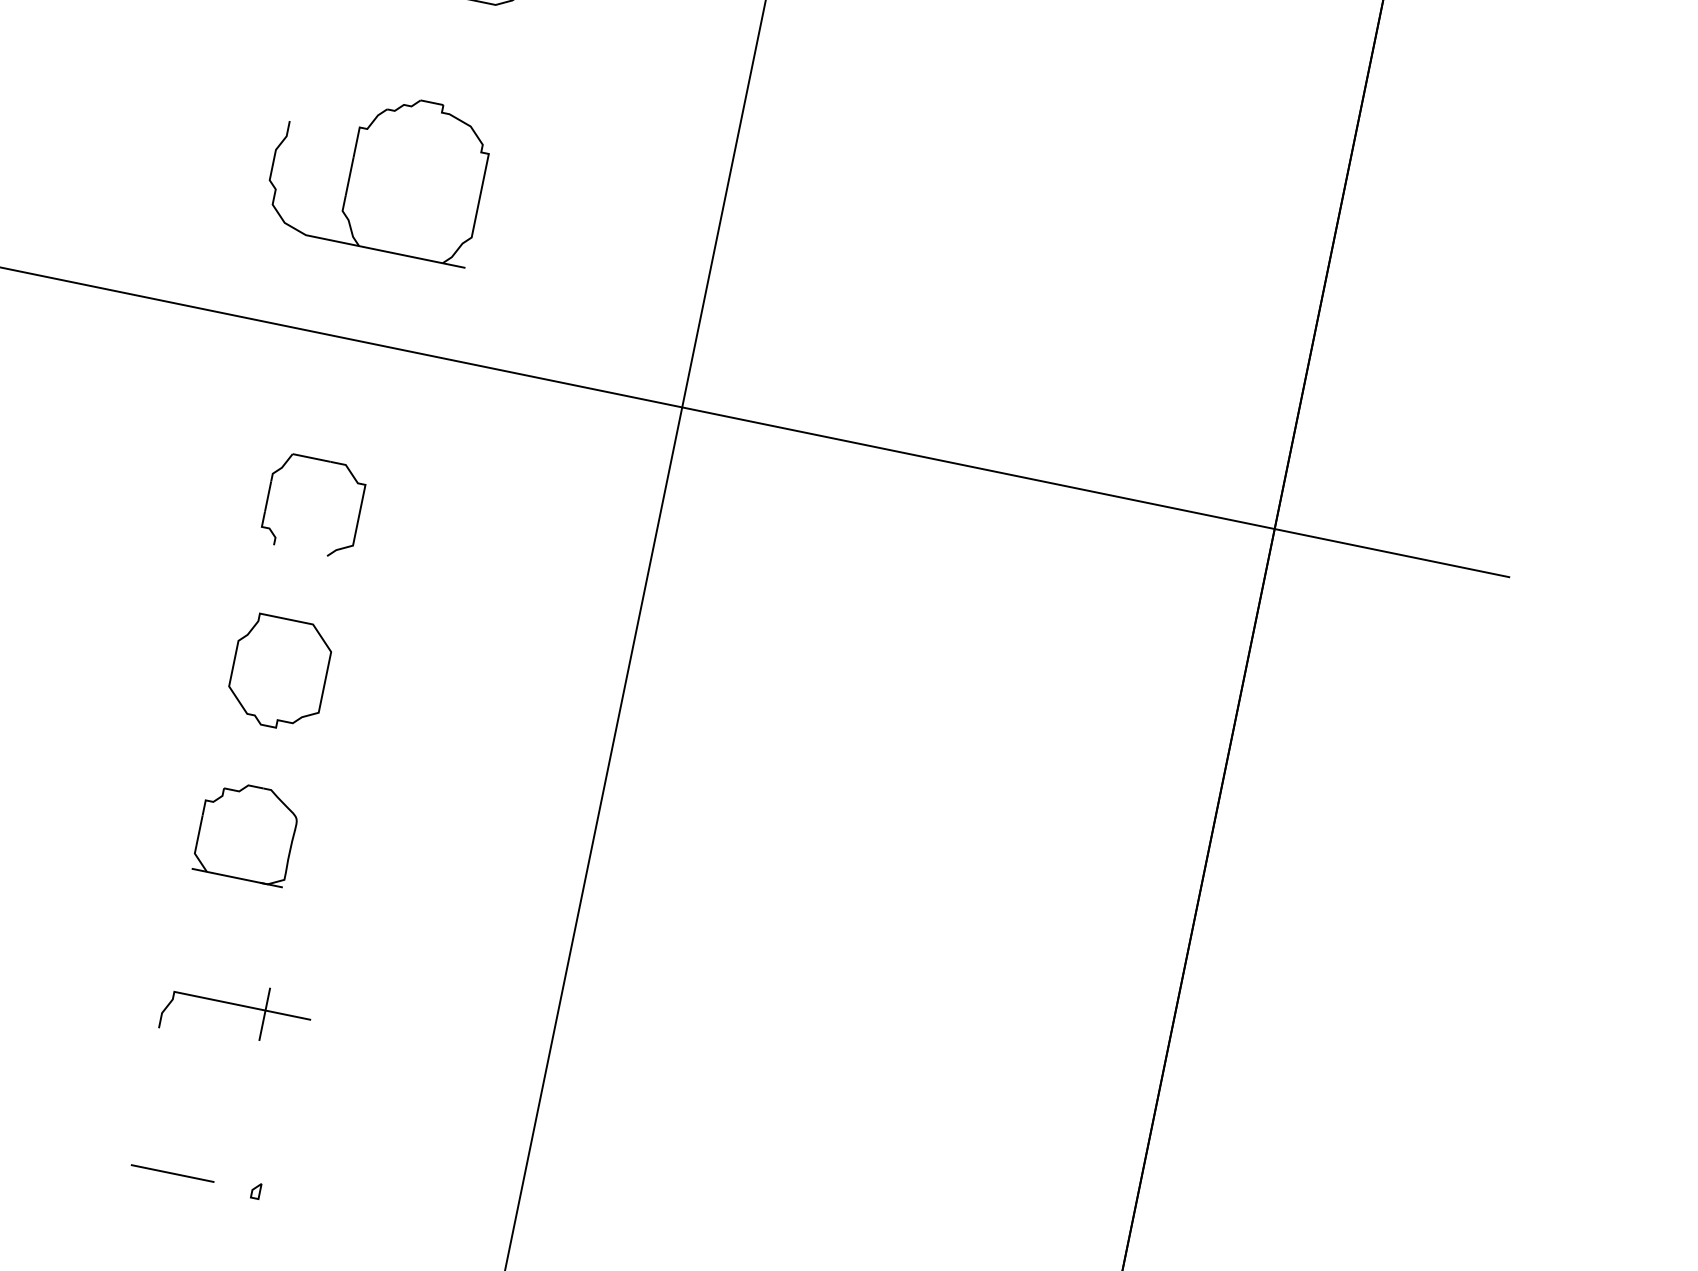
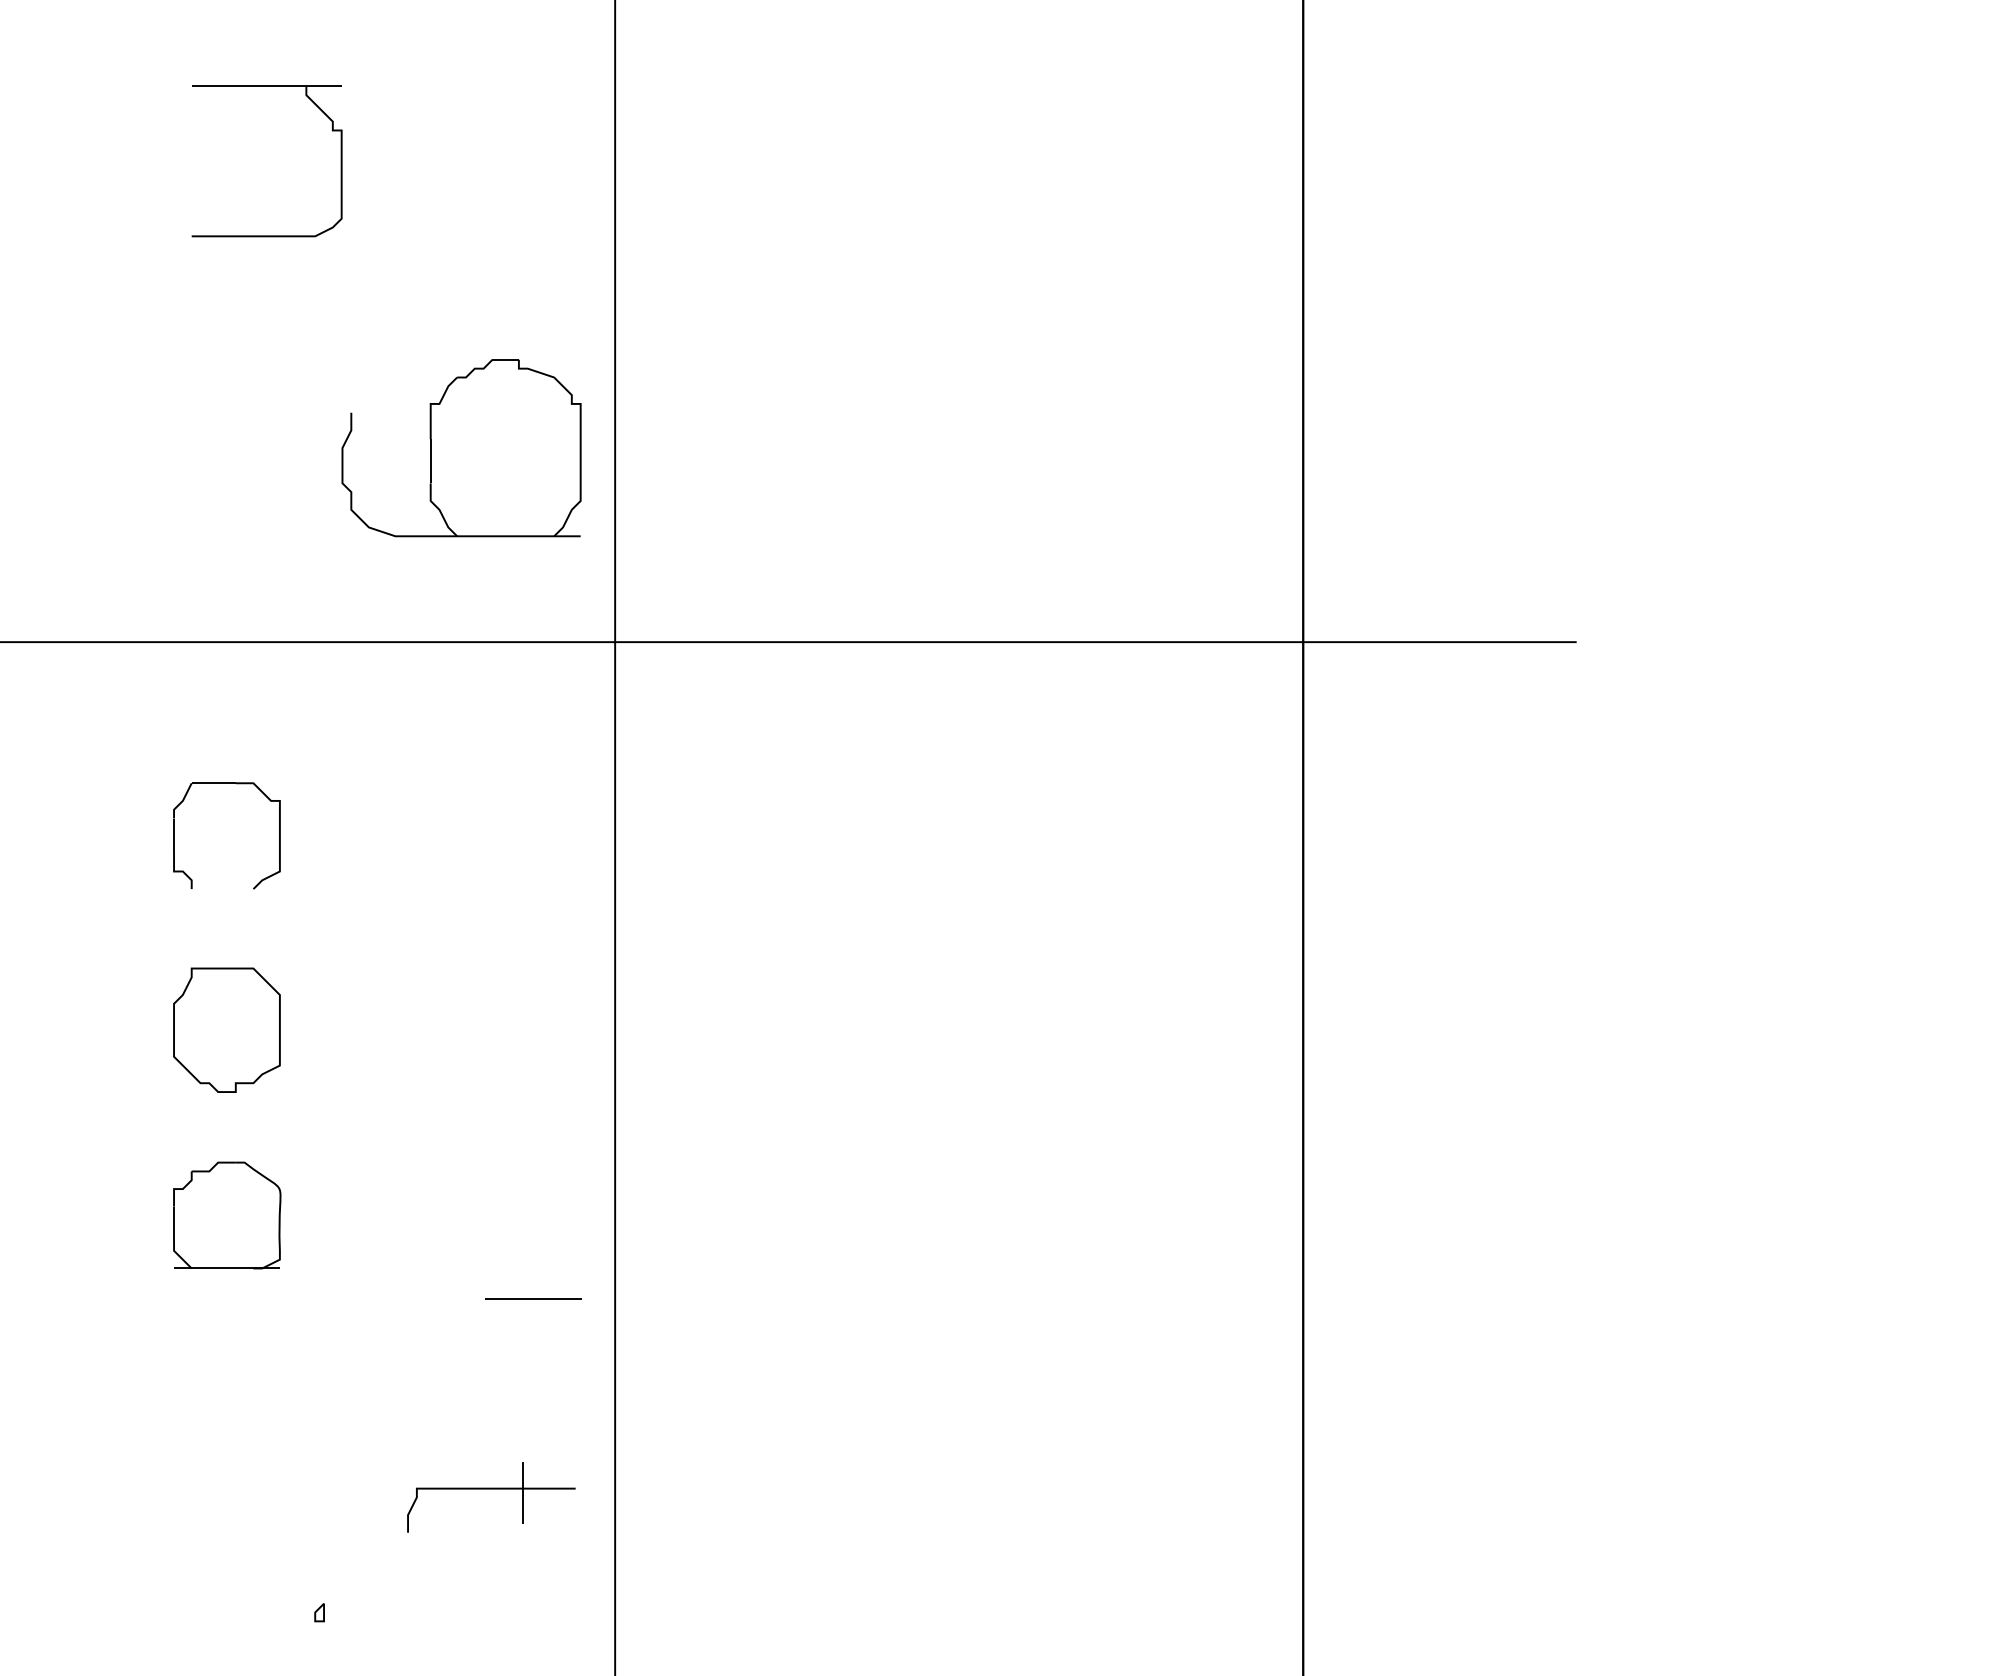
part: (378, 171) -> (461, 448), moved
part: (238, 1005) -> (491, 1489), moved
line: (172, 1173) -> (533, 1298), moved

